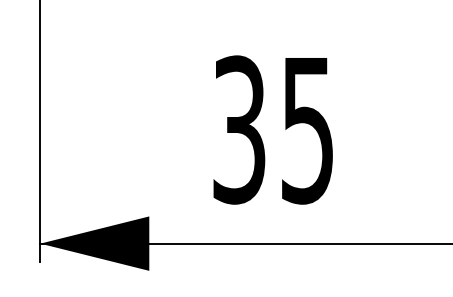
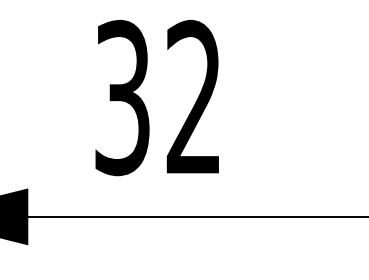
text: (306, 129) -> (192, 97), 35 -> 32

